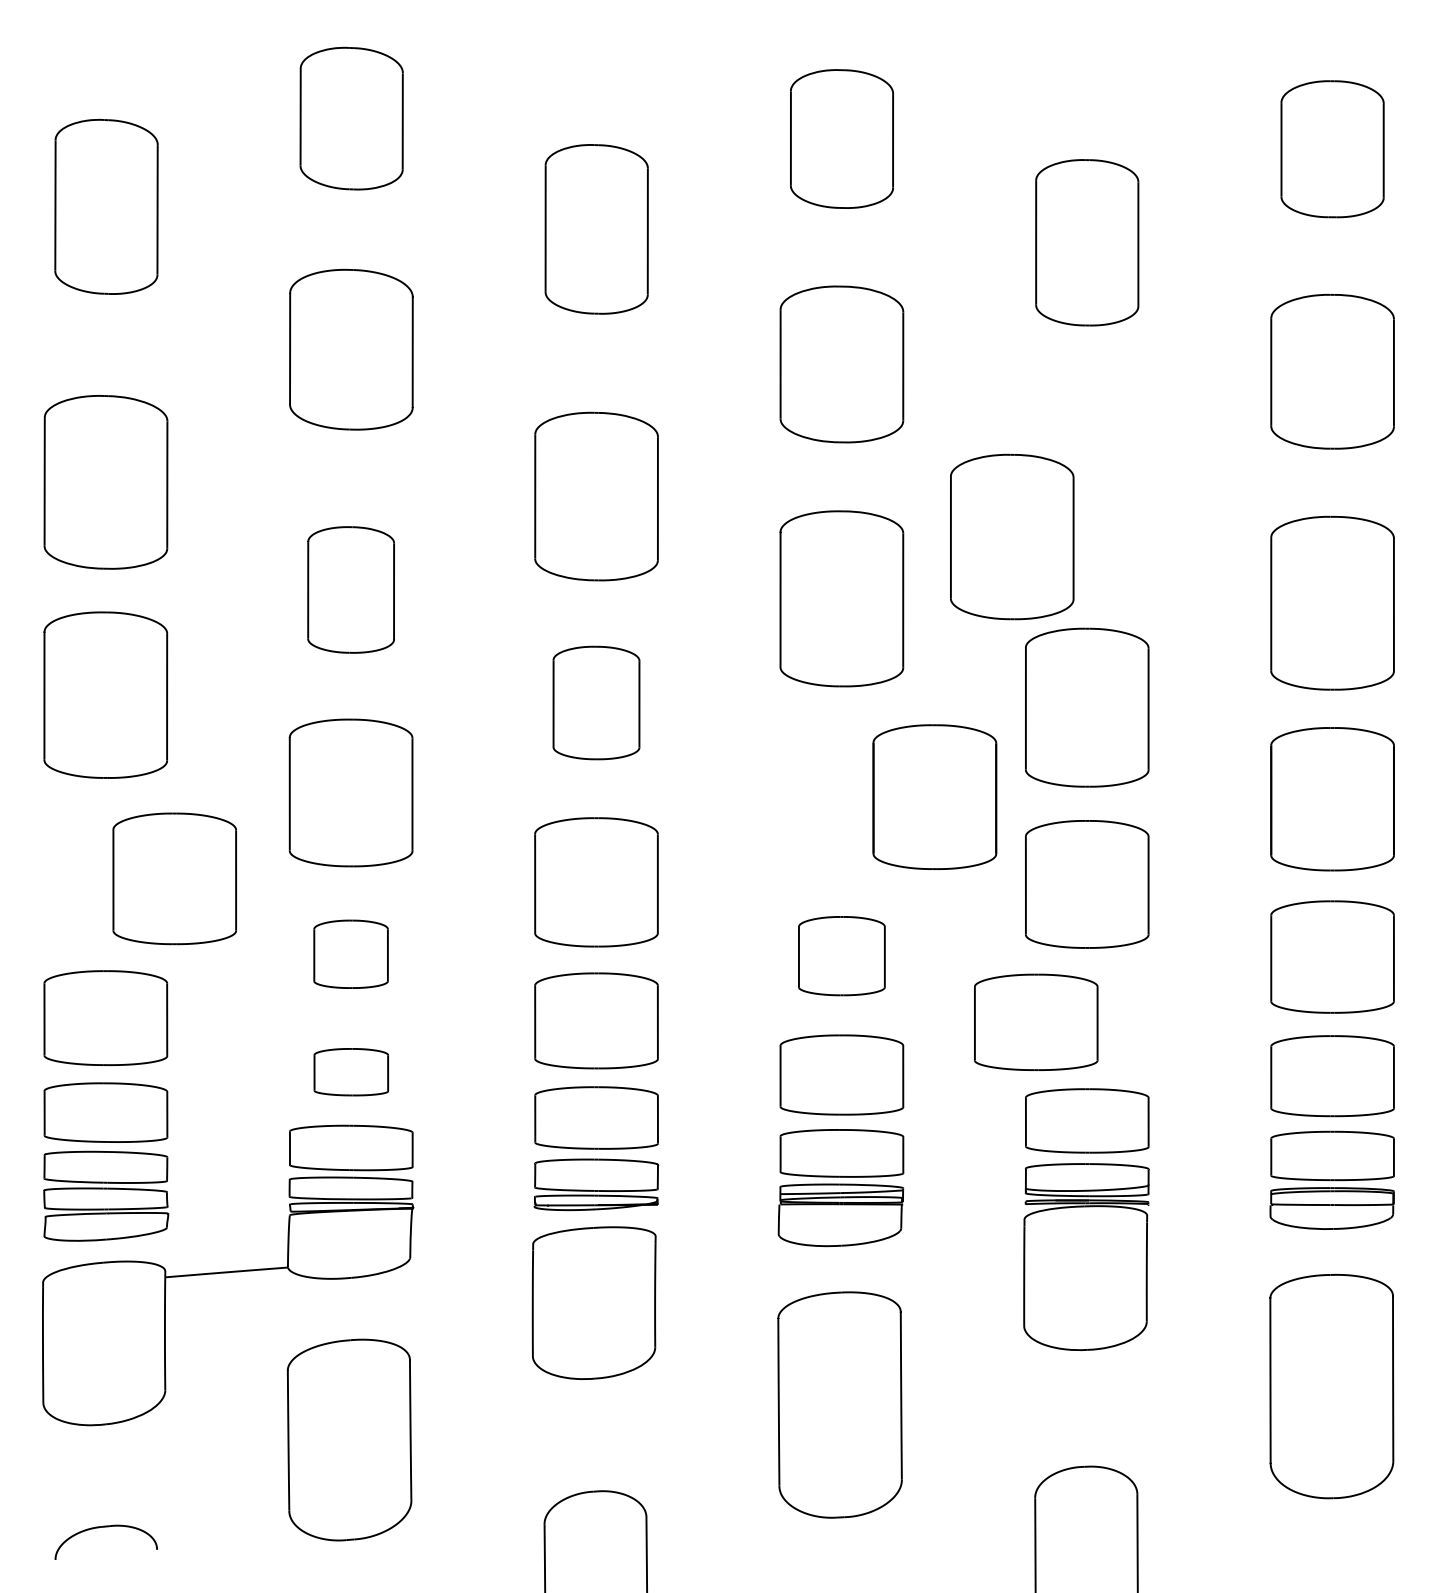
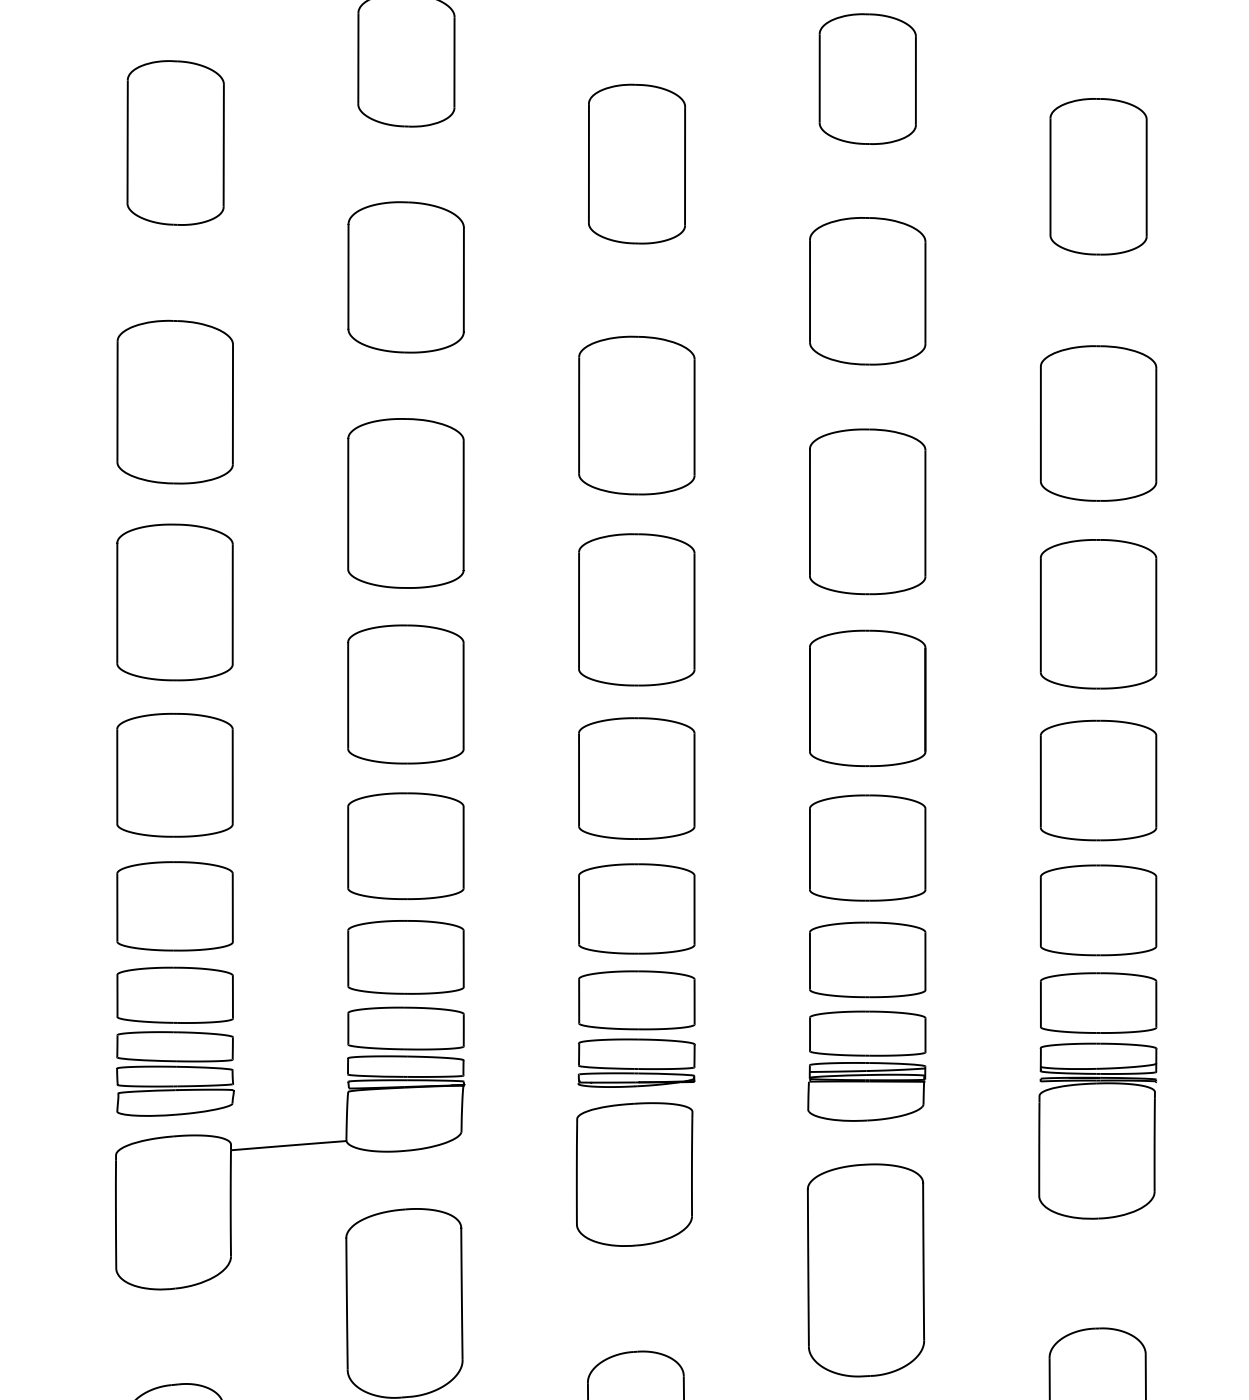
part: (1012, 536) -> (1098, 423), moved
part: (350, 589) -> (405, 503), size x1.43
part: (596, 702) -> (636, 609), size x1.43
part: (934, 796) -> (867, 697), moved
part: (174, 878) -> (174, 774), moved
part: (350, 954) -> (405, 846), size x1.67
part: (841, 955) -> (867, 847), size x1.43
part: (1036, 1021) -> (1098, 909), moved
part: (351, 1071) -> (406, 956), size x1.67

